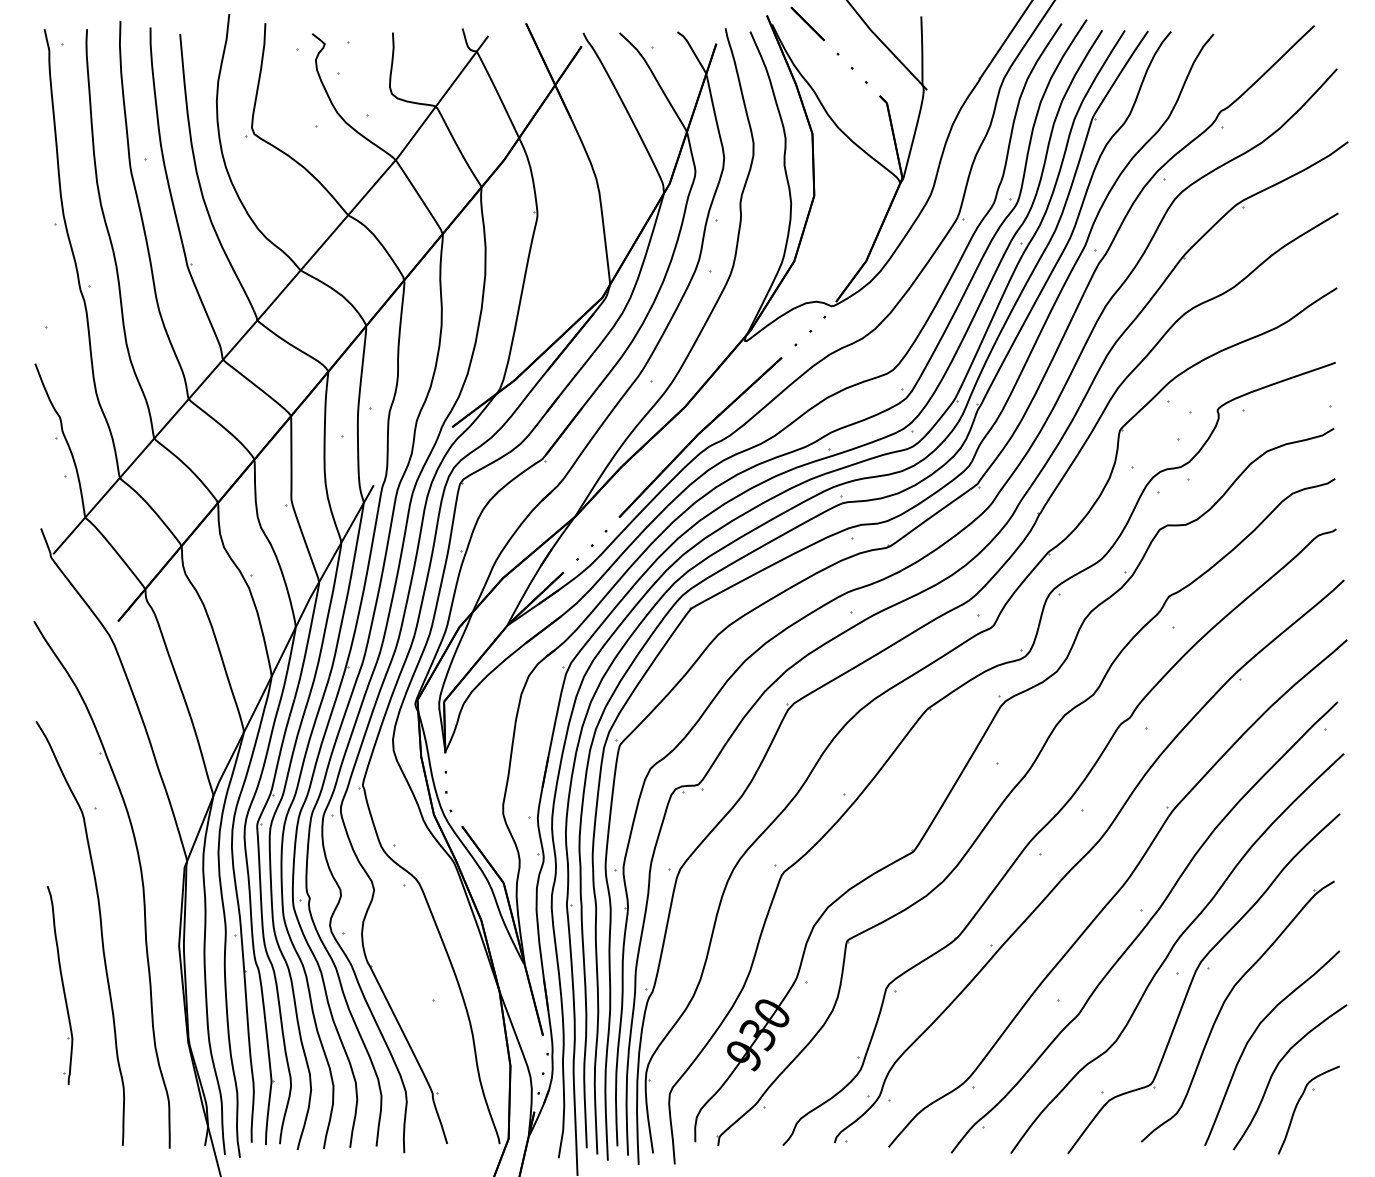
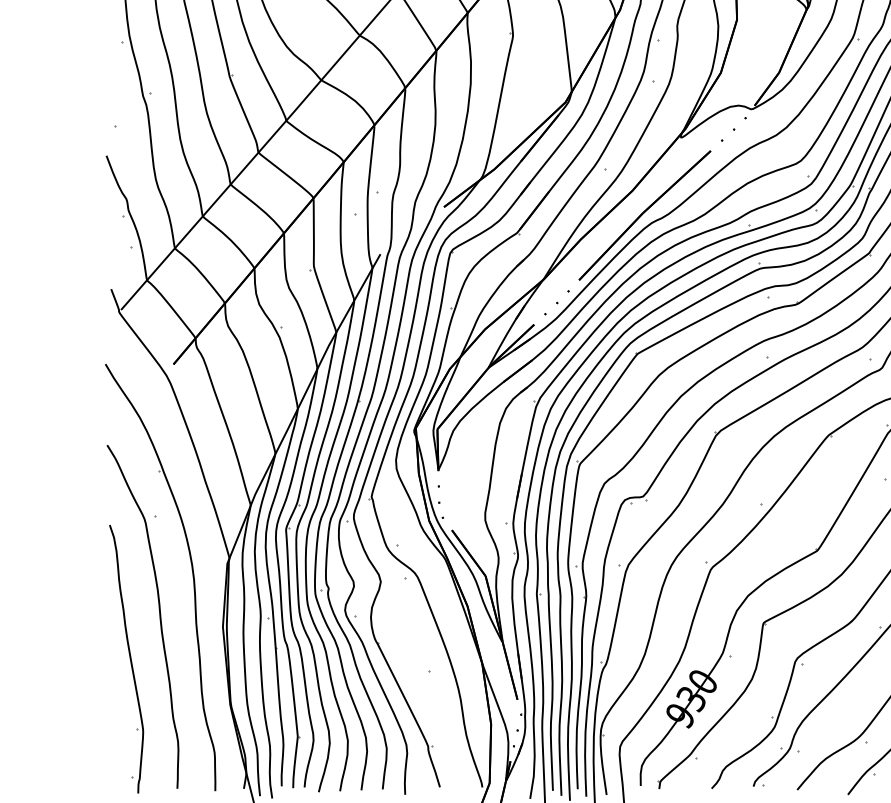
part: (59, 985) -> (126, 659), size x1.67

